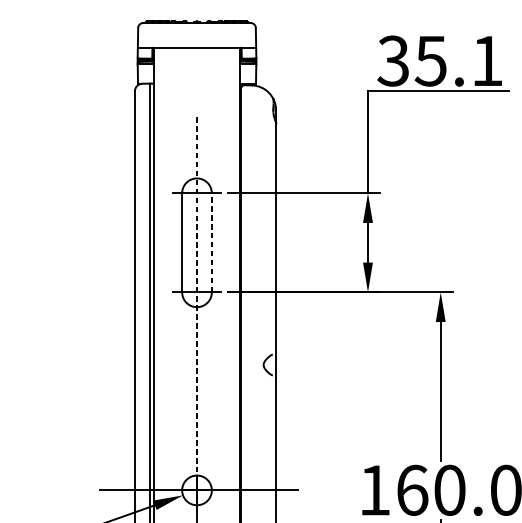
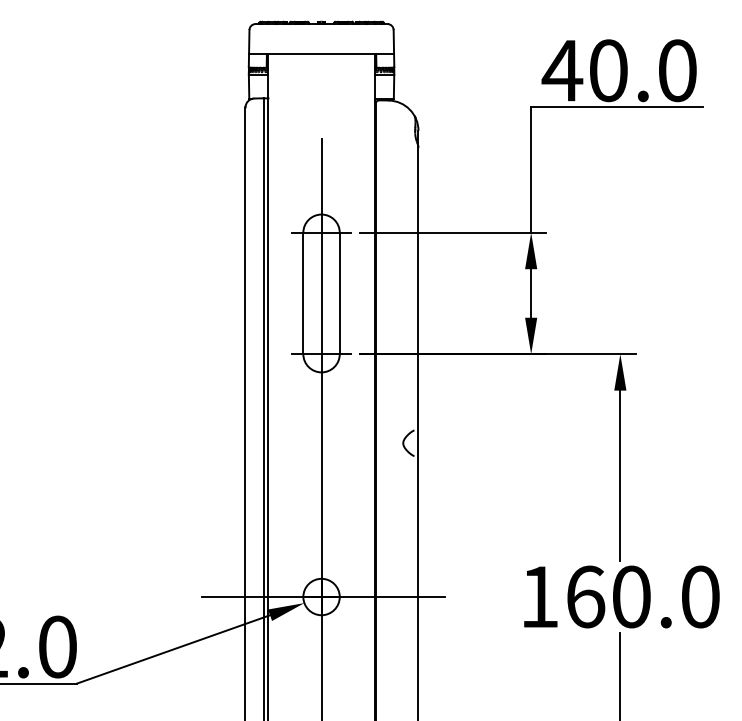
text: (439, 60) -> (618, 70), 35.1 -> 40.0
line: (211, 242) -> (339, 293), dashed -> solid
line: (196, 303) -> (321, 367), dashed -> solid

